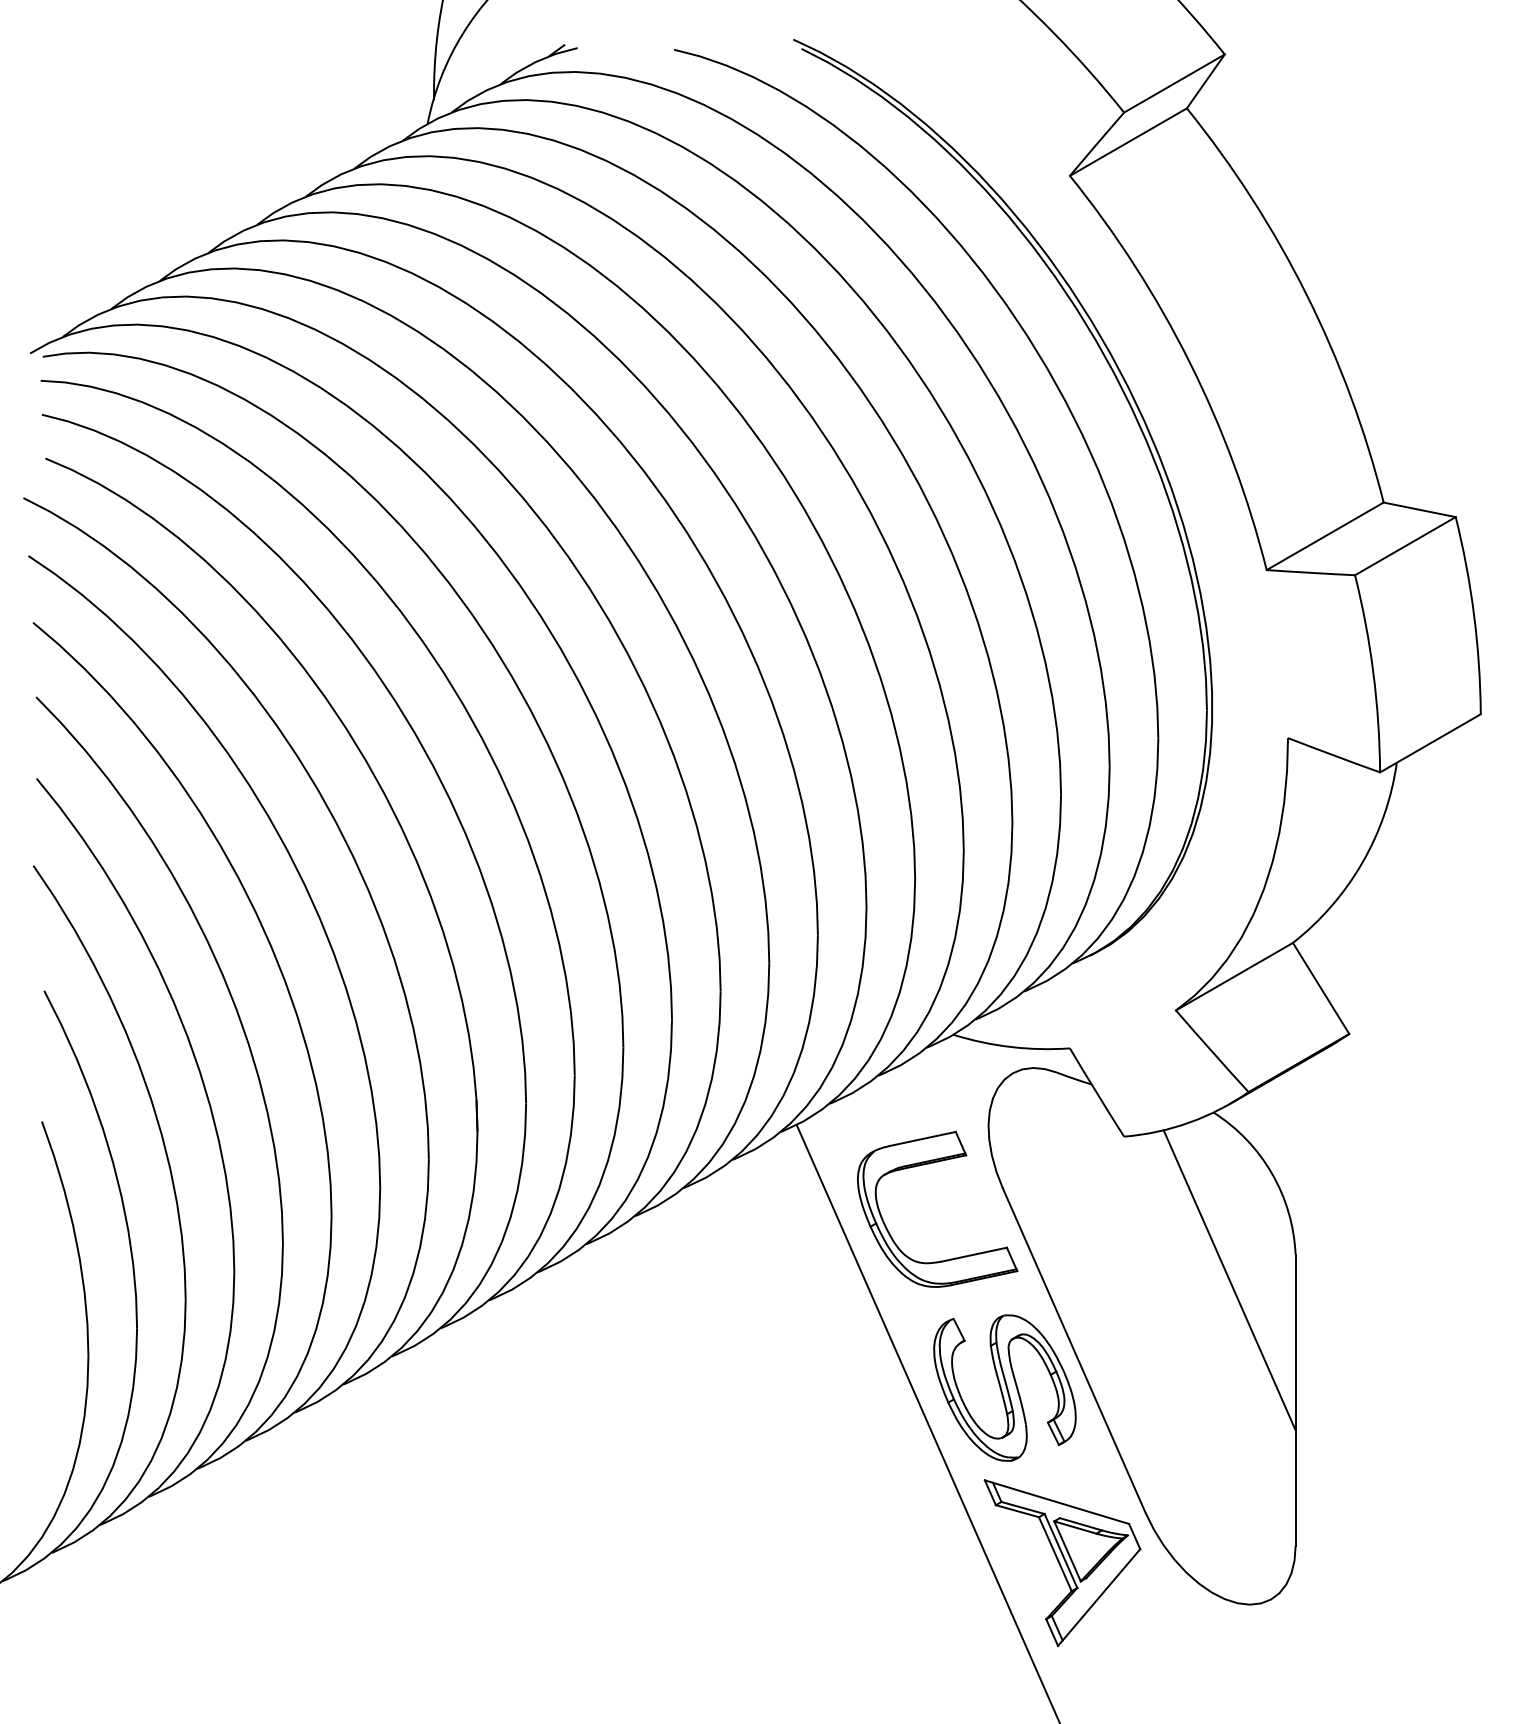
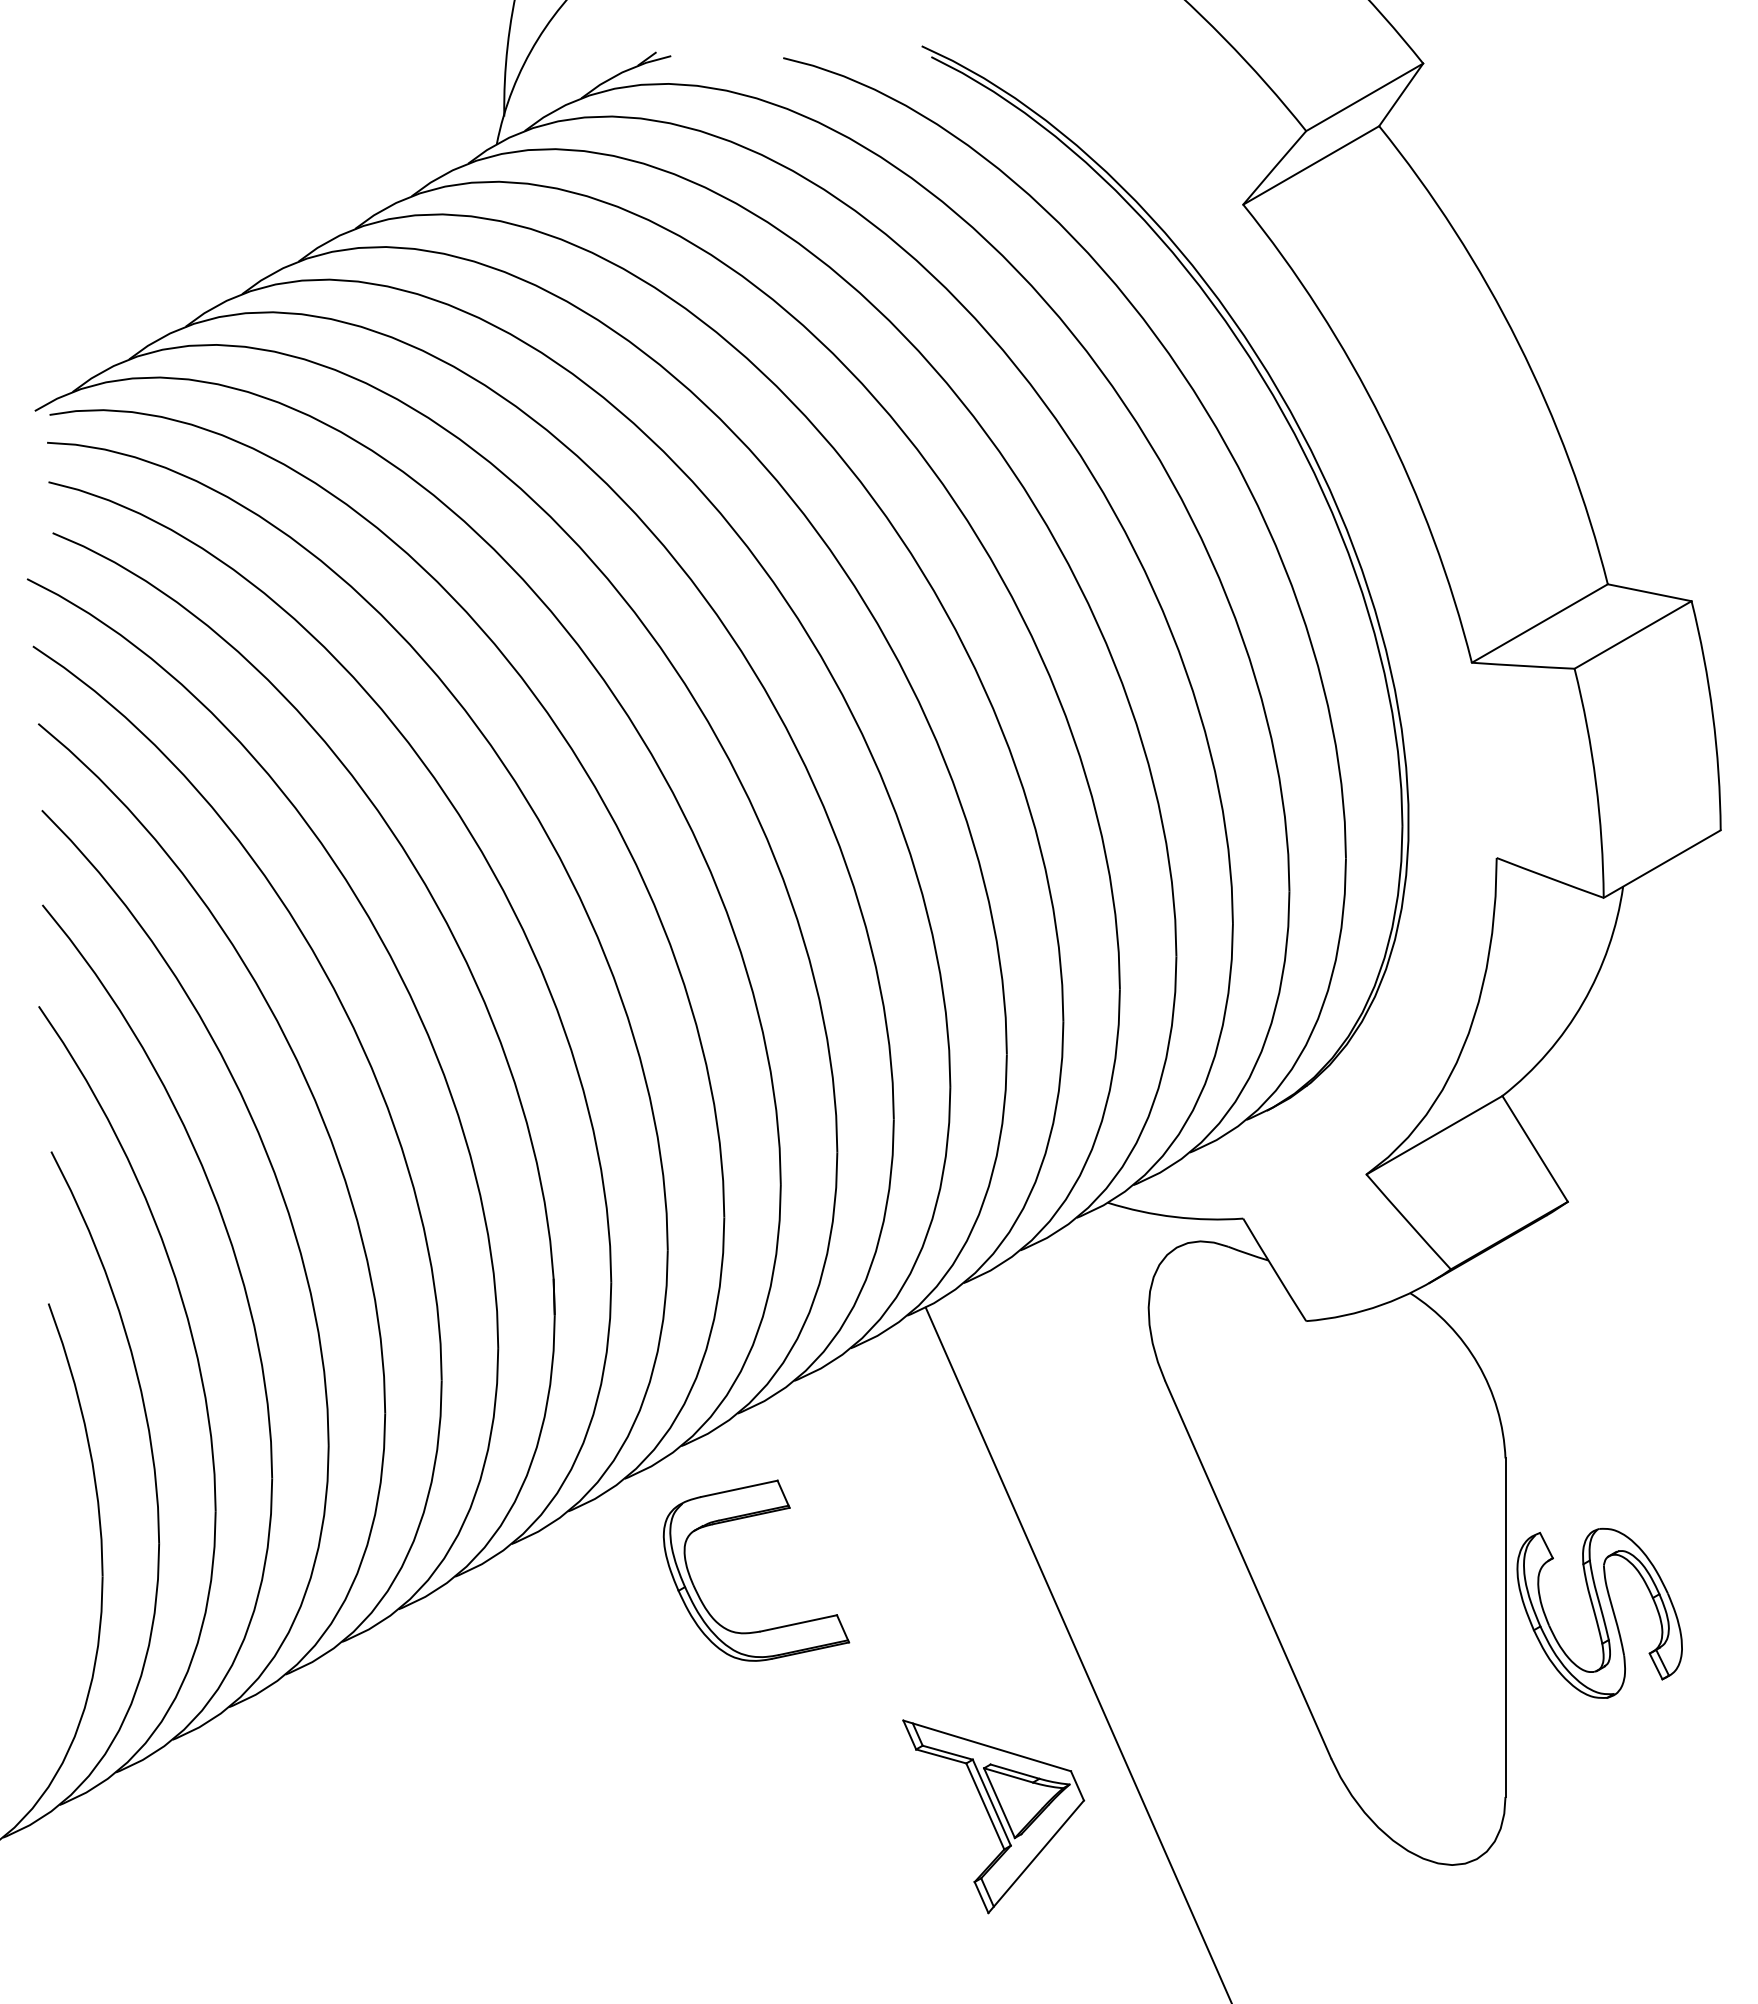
part: (928, 1164) -> (745, 1518), moved
line: (1229, 1279) -> (1428, 1487), removed
part: (1004, 1387) -> (1599, 1612), moved
part: (1062, 1562) -> (993, 1816), moved

